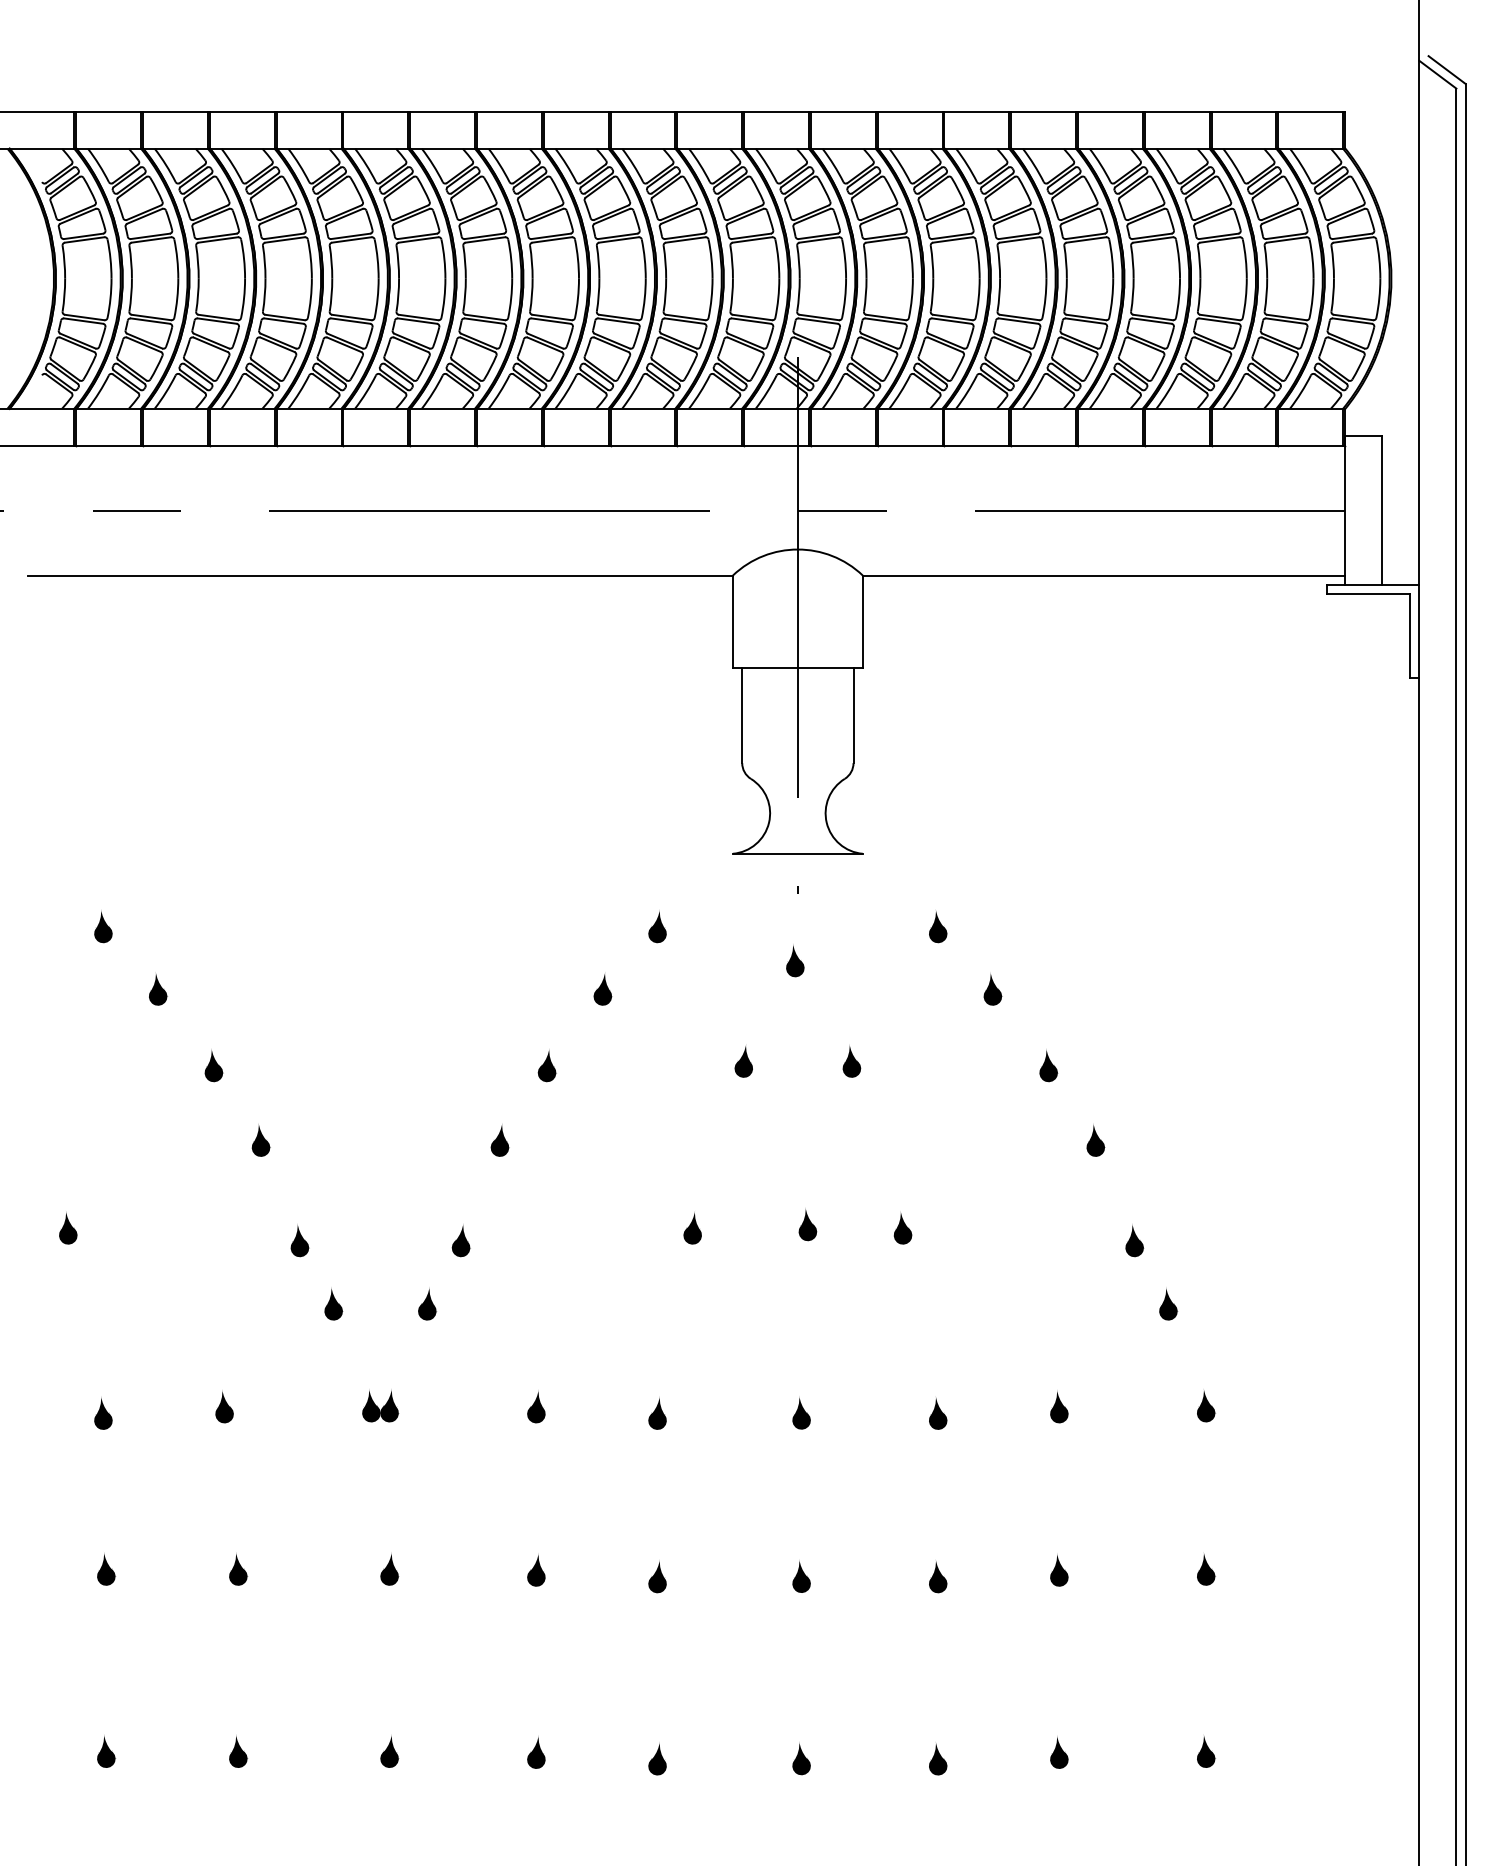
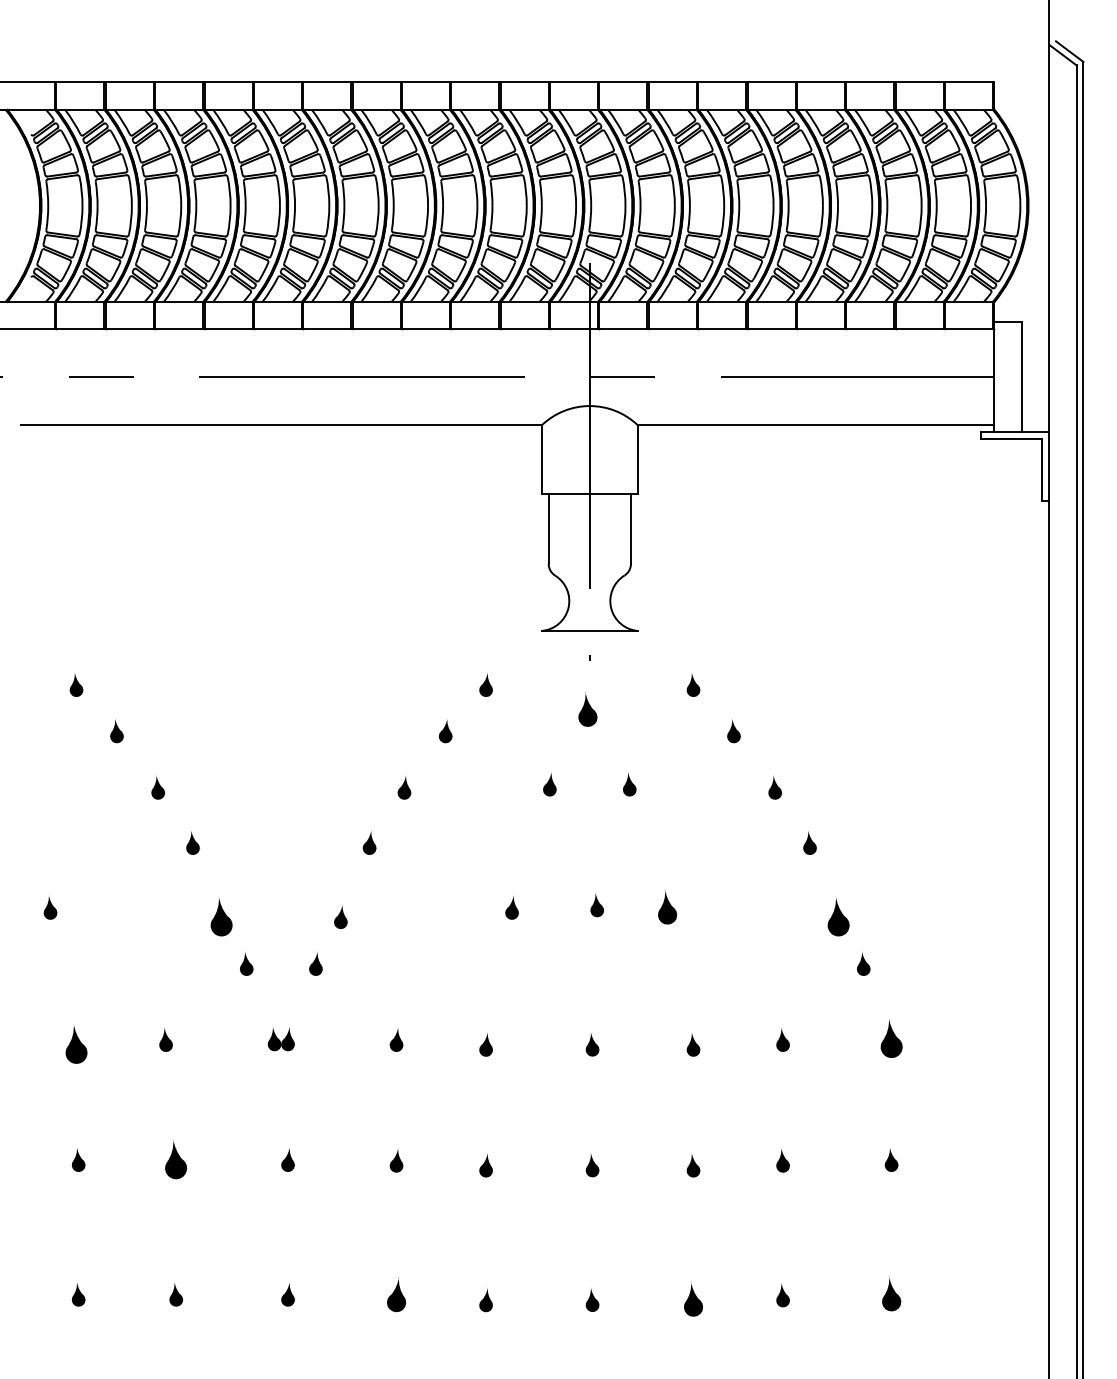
part: (794, 961) -> (587, 710), size x1.4
part: (902, 1227) -> (667, 907), size x1.4
part: (299, 1240) -> (221, 916), size x1.6
part: (1134, 1240) -> (838, 916), size x1.6
part: (1206, 1406) -> (891, 1039), size x1.6
part: (103, 1413) -> (76, 1044), size x1.6
part: (238, 1568) -> (176, 1159), size x1.6
part: (1206, 1751) -> (891, 1294), size x1.4
part: (536, 1752) -> (396, 1295), size x1.4
part: (938, 1759) -> (693, 1300), size x1.4

